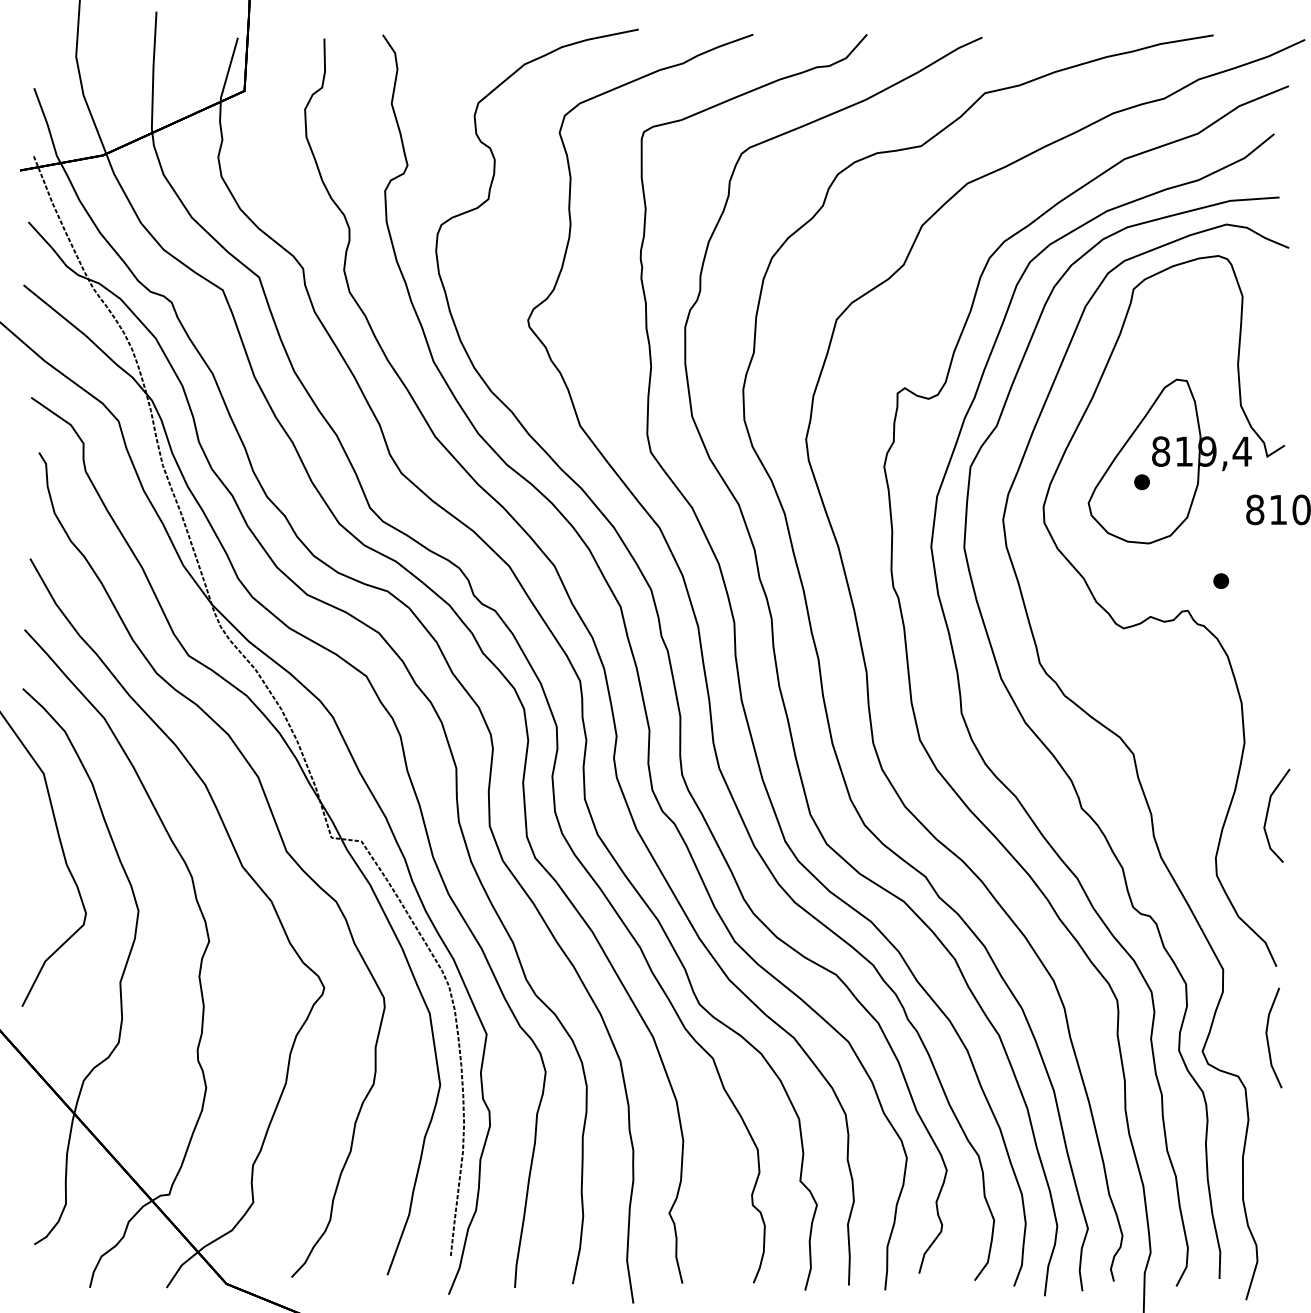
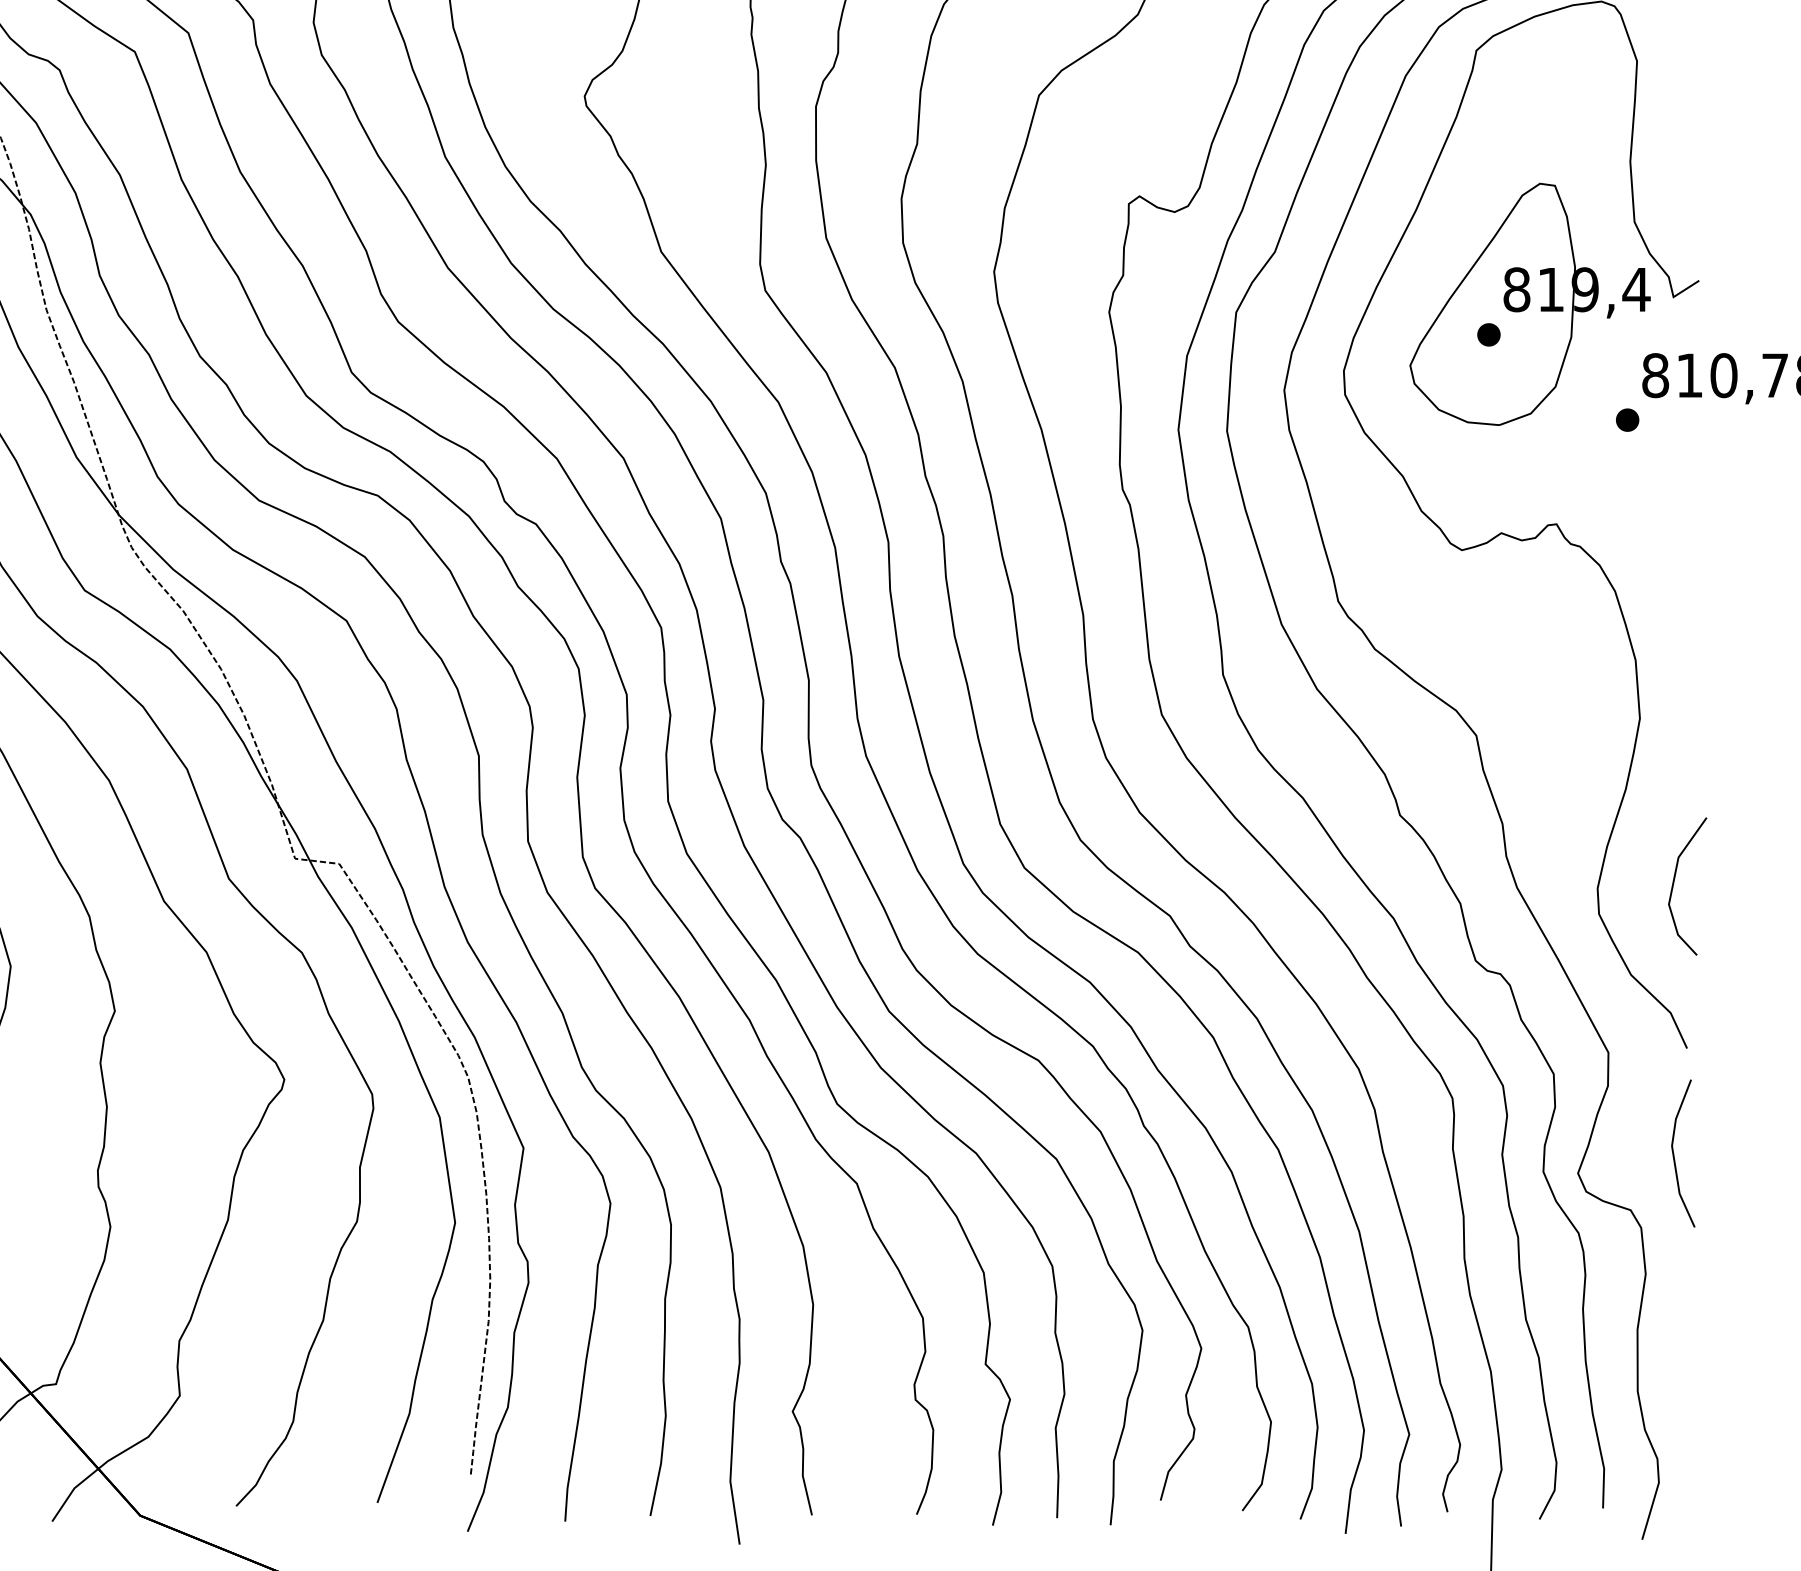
part: (1220, 580) -> (1626, 419), moved
part: (1268, 813) -> (1675, 883), moved

